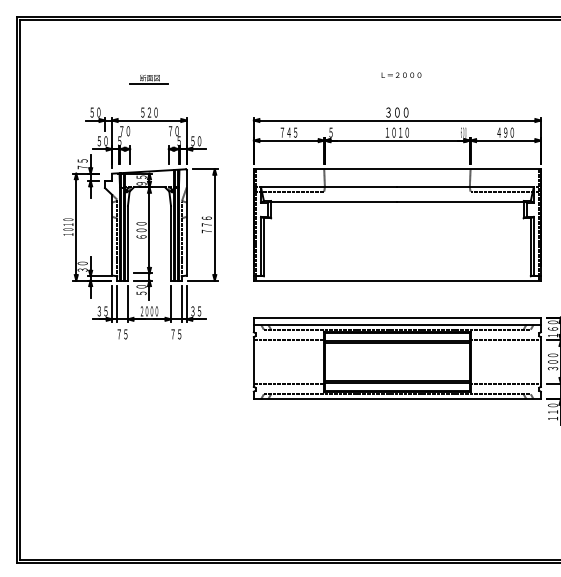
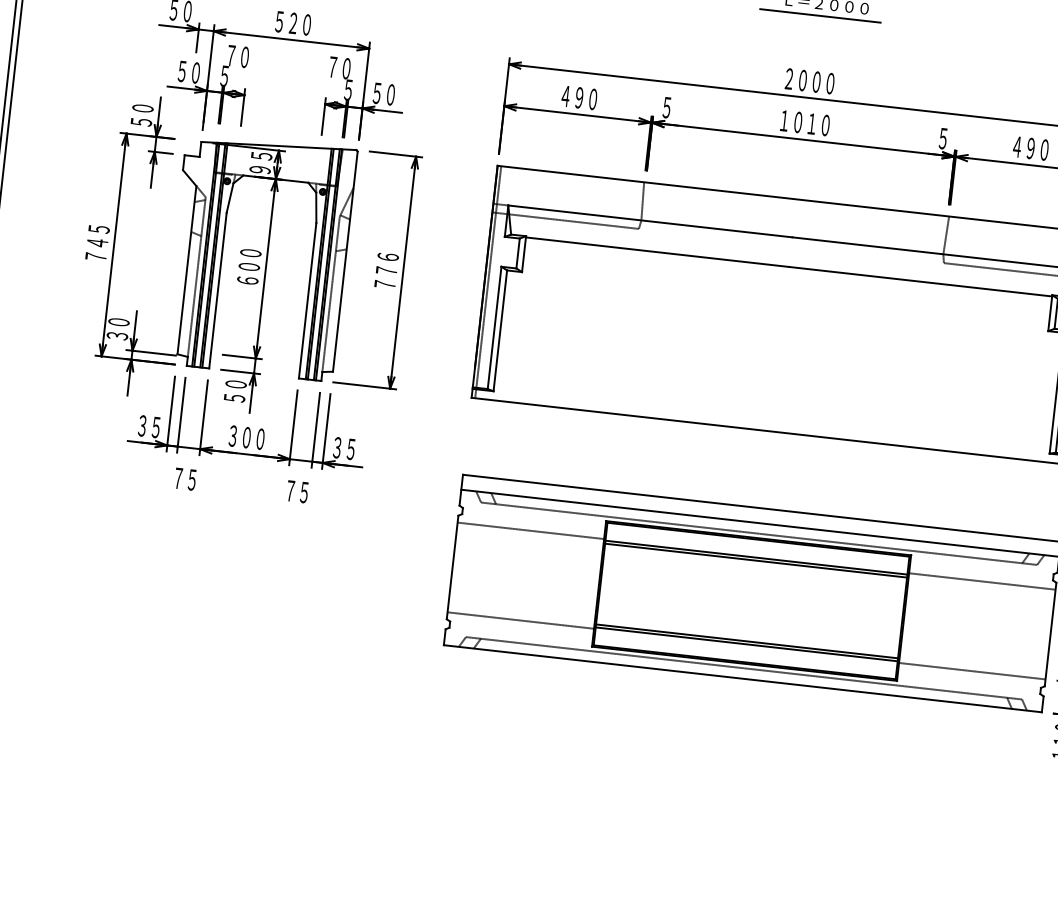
line: (398, 81) -> (819, 16), added
text: (396, 112) -> (808, 80), ３００ -> ２０００
text: (288, 132) -> (578, 97), ７４５ -> ４９０
text: (463, 132) -> (943, 138), ６００ -> ５
text: (82, 164) -> (141, 115), ７５ -> ５０
text: (68, 226) -> (97, 241), １０１０ -> ７４５
text: (149, 311) -> (246, 437), ２０００ -> ３００

